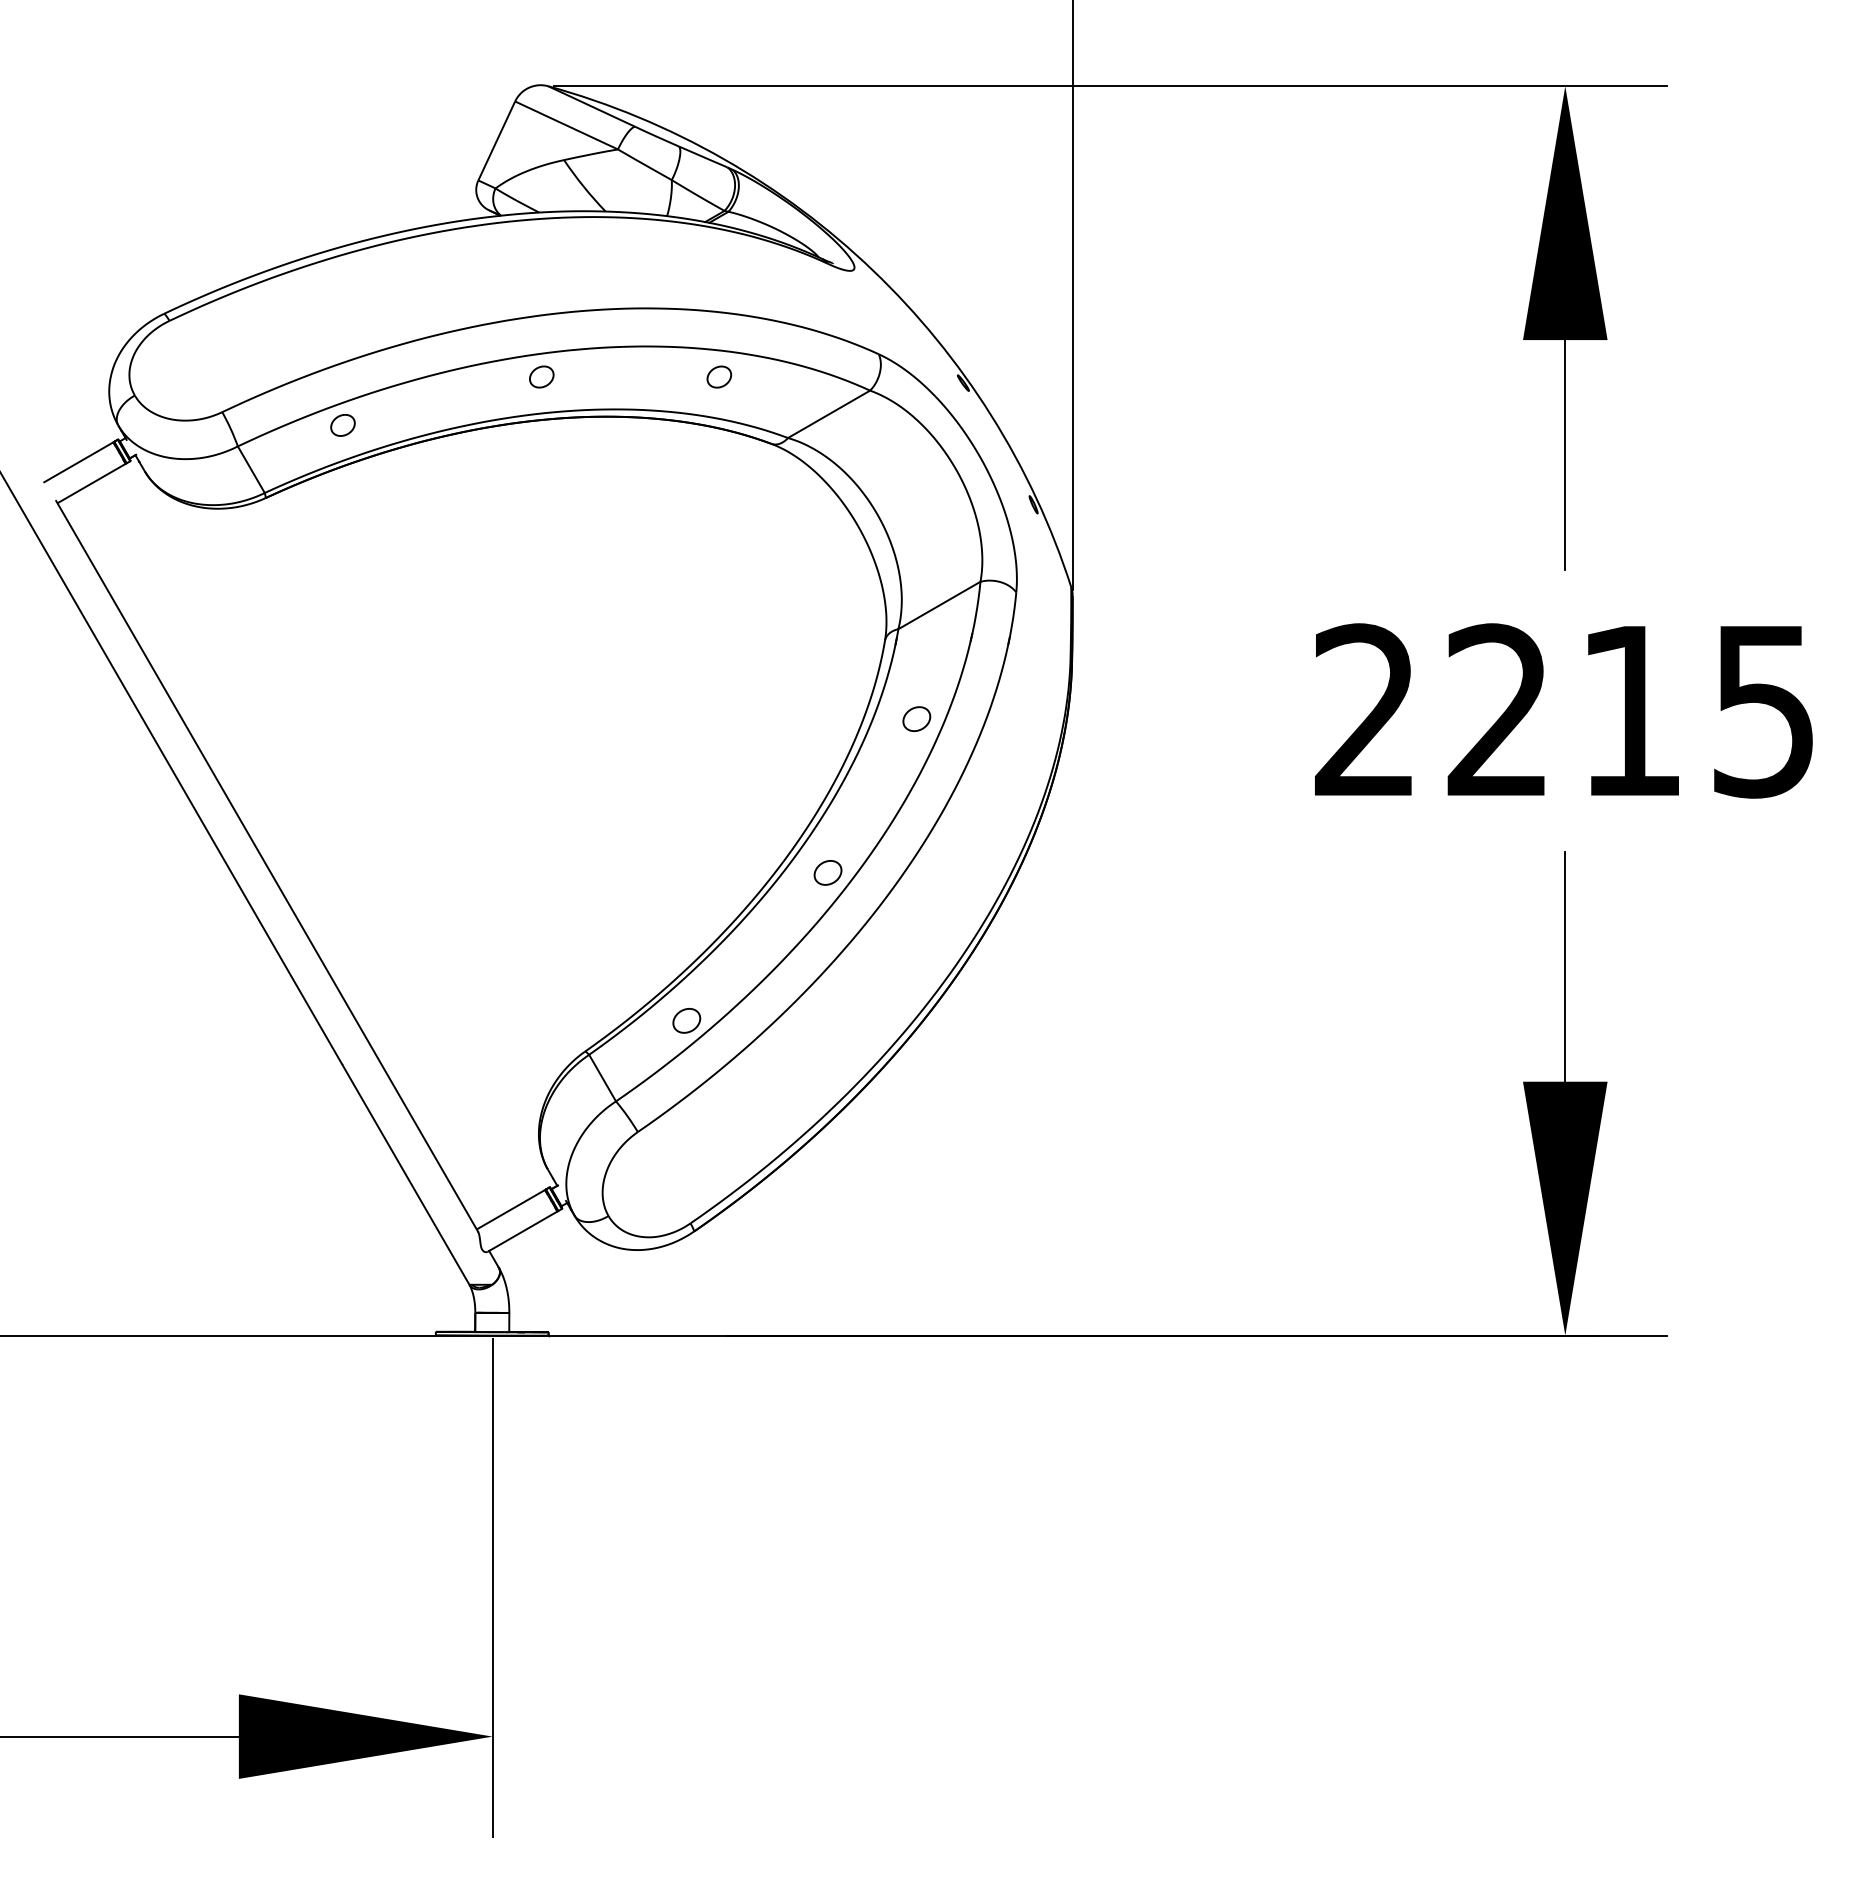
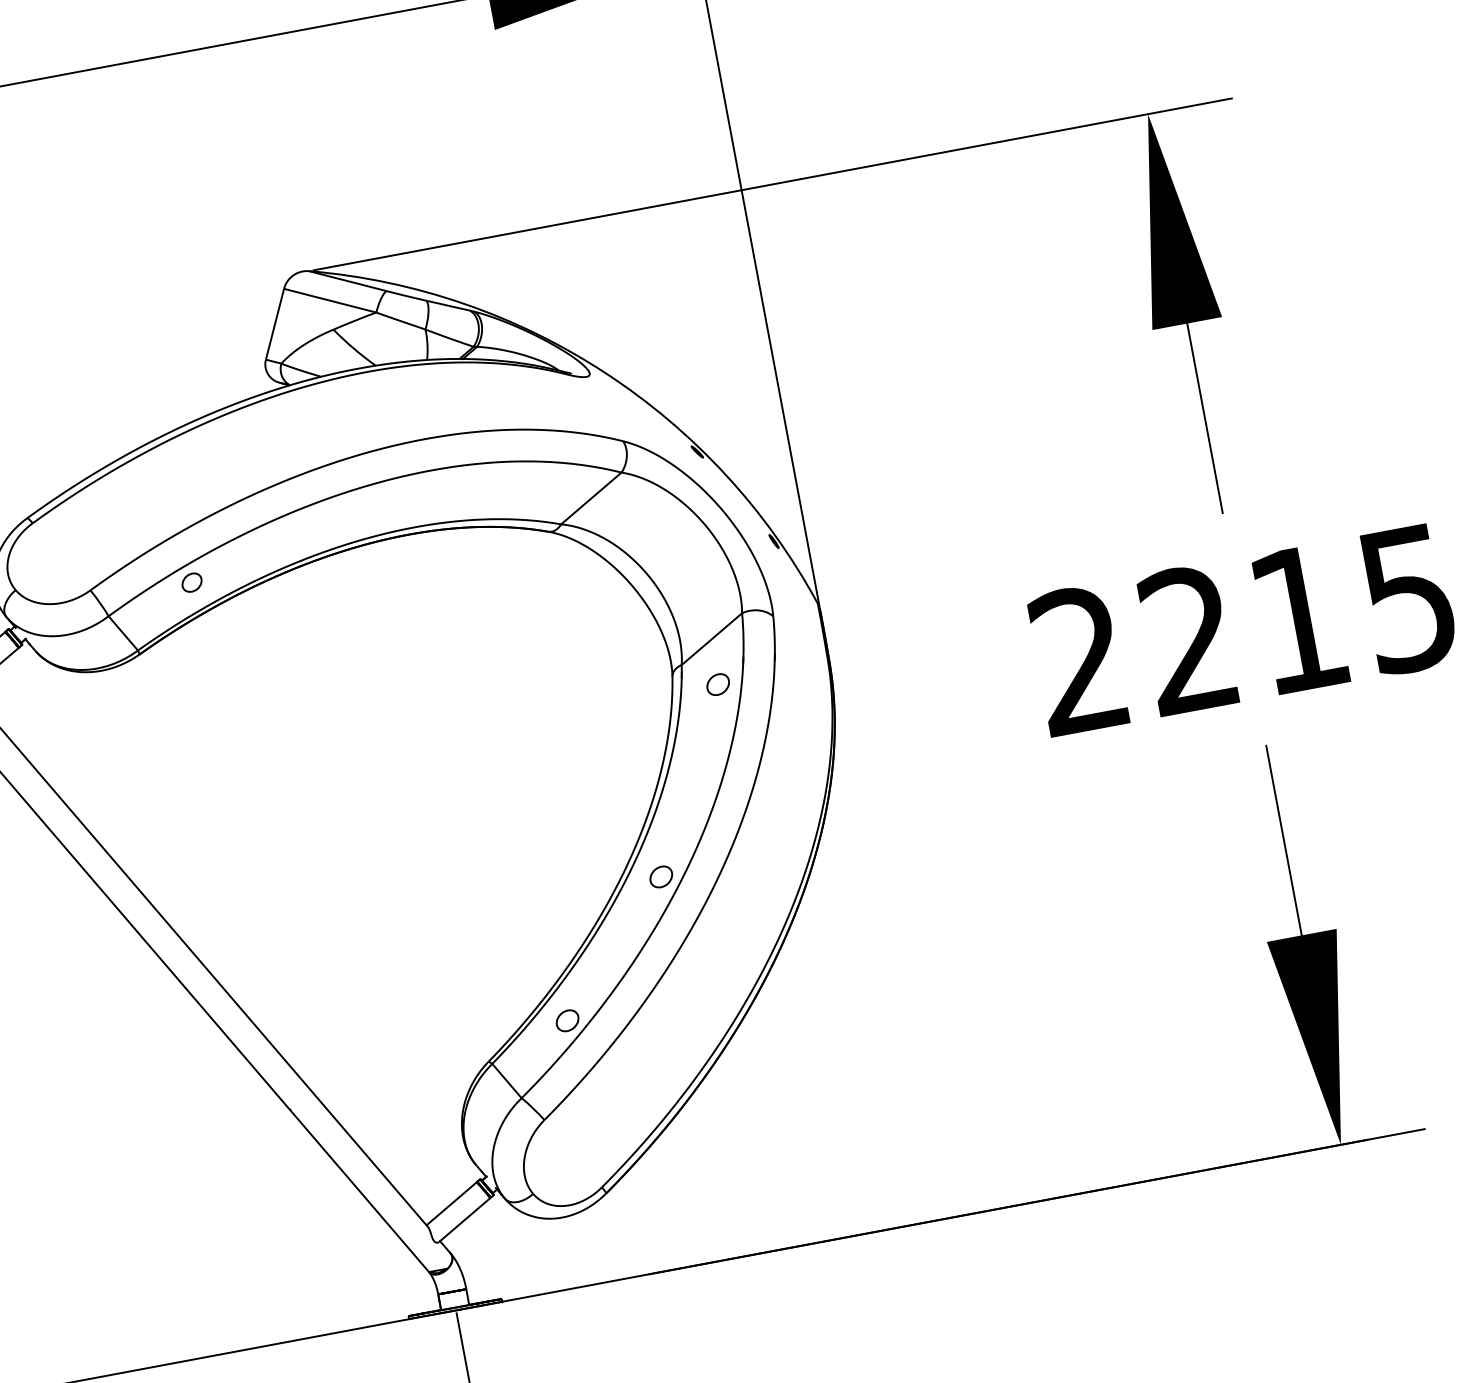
part: (541, 376) -> (348, 511), removed
part: (719, 376) -> (495, 484), removed
part: (916, 718) -> (717, 684), moved

